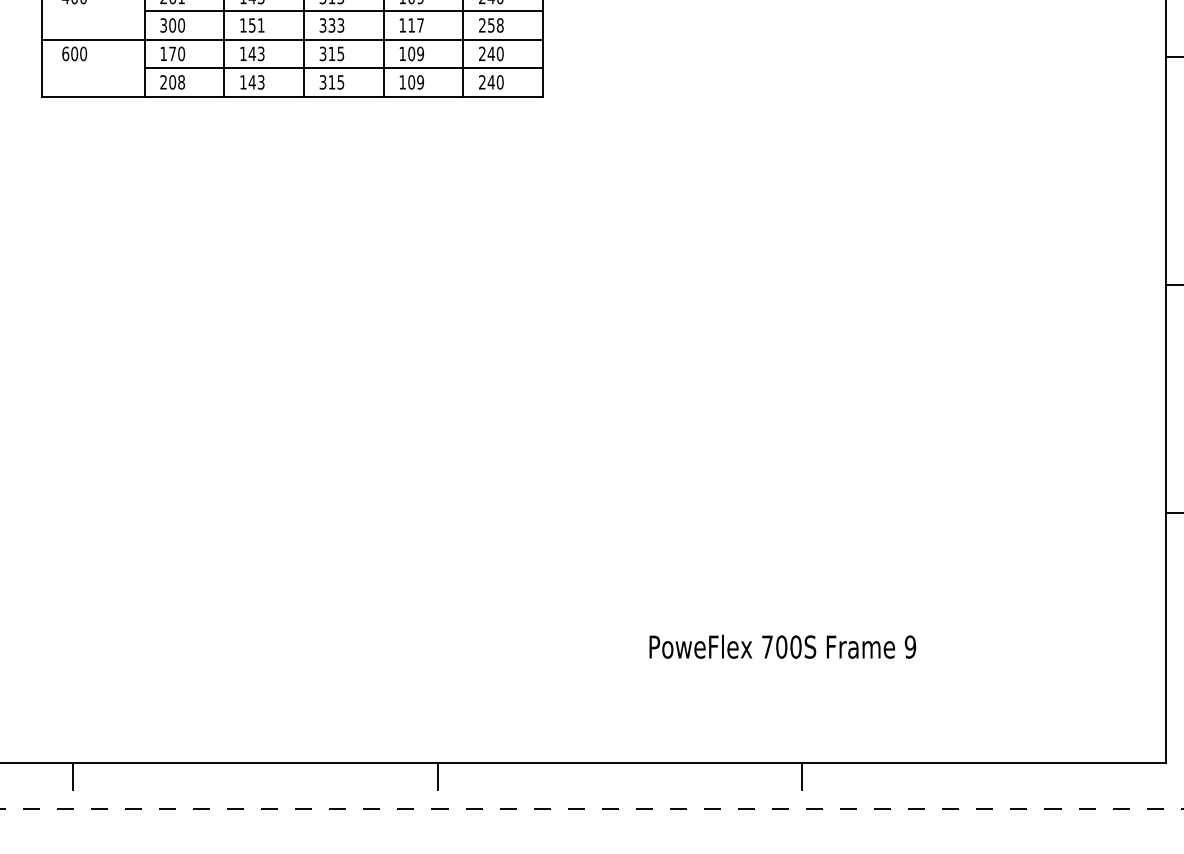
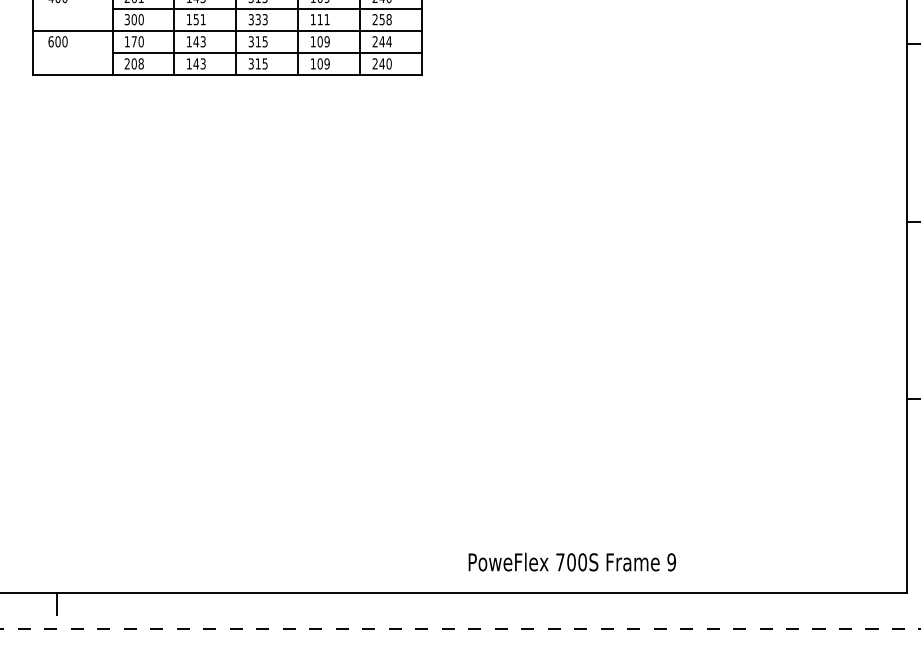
text: (420, 25) -> (327, 19), 117 -> 111
text: (499, 53) -> (388, 41), 240 -> 244
text: (782, 646) -> (572, 561), moved
line: (437, 776) -> (340, 603), removed
line: (801, 776) -> (623, 603), removed

